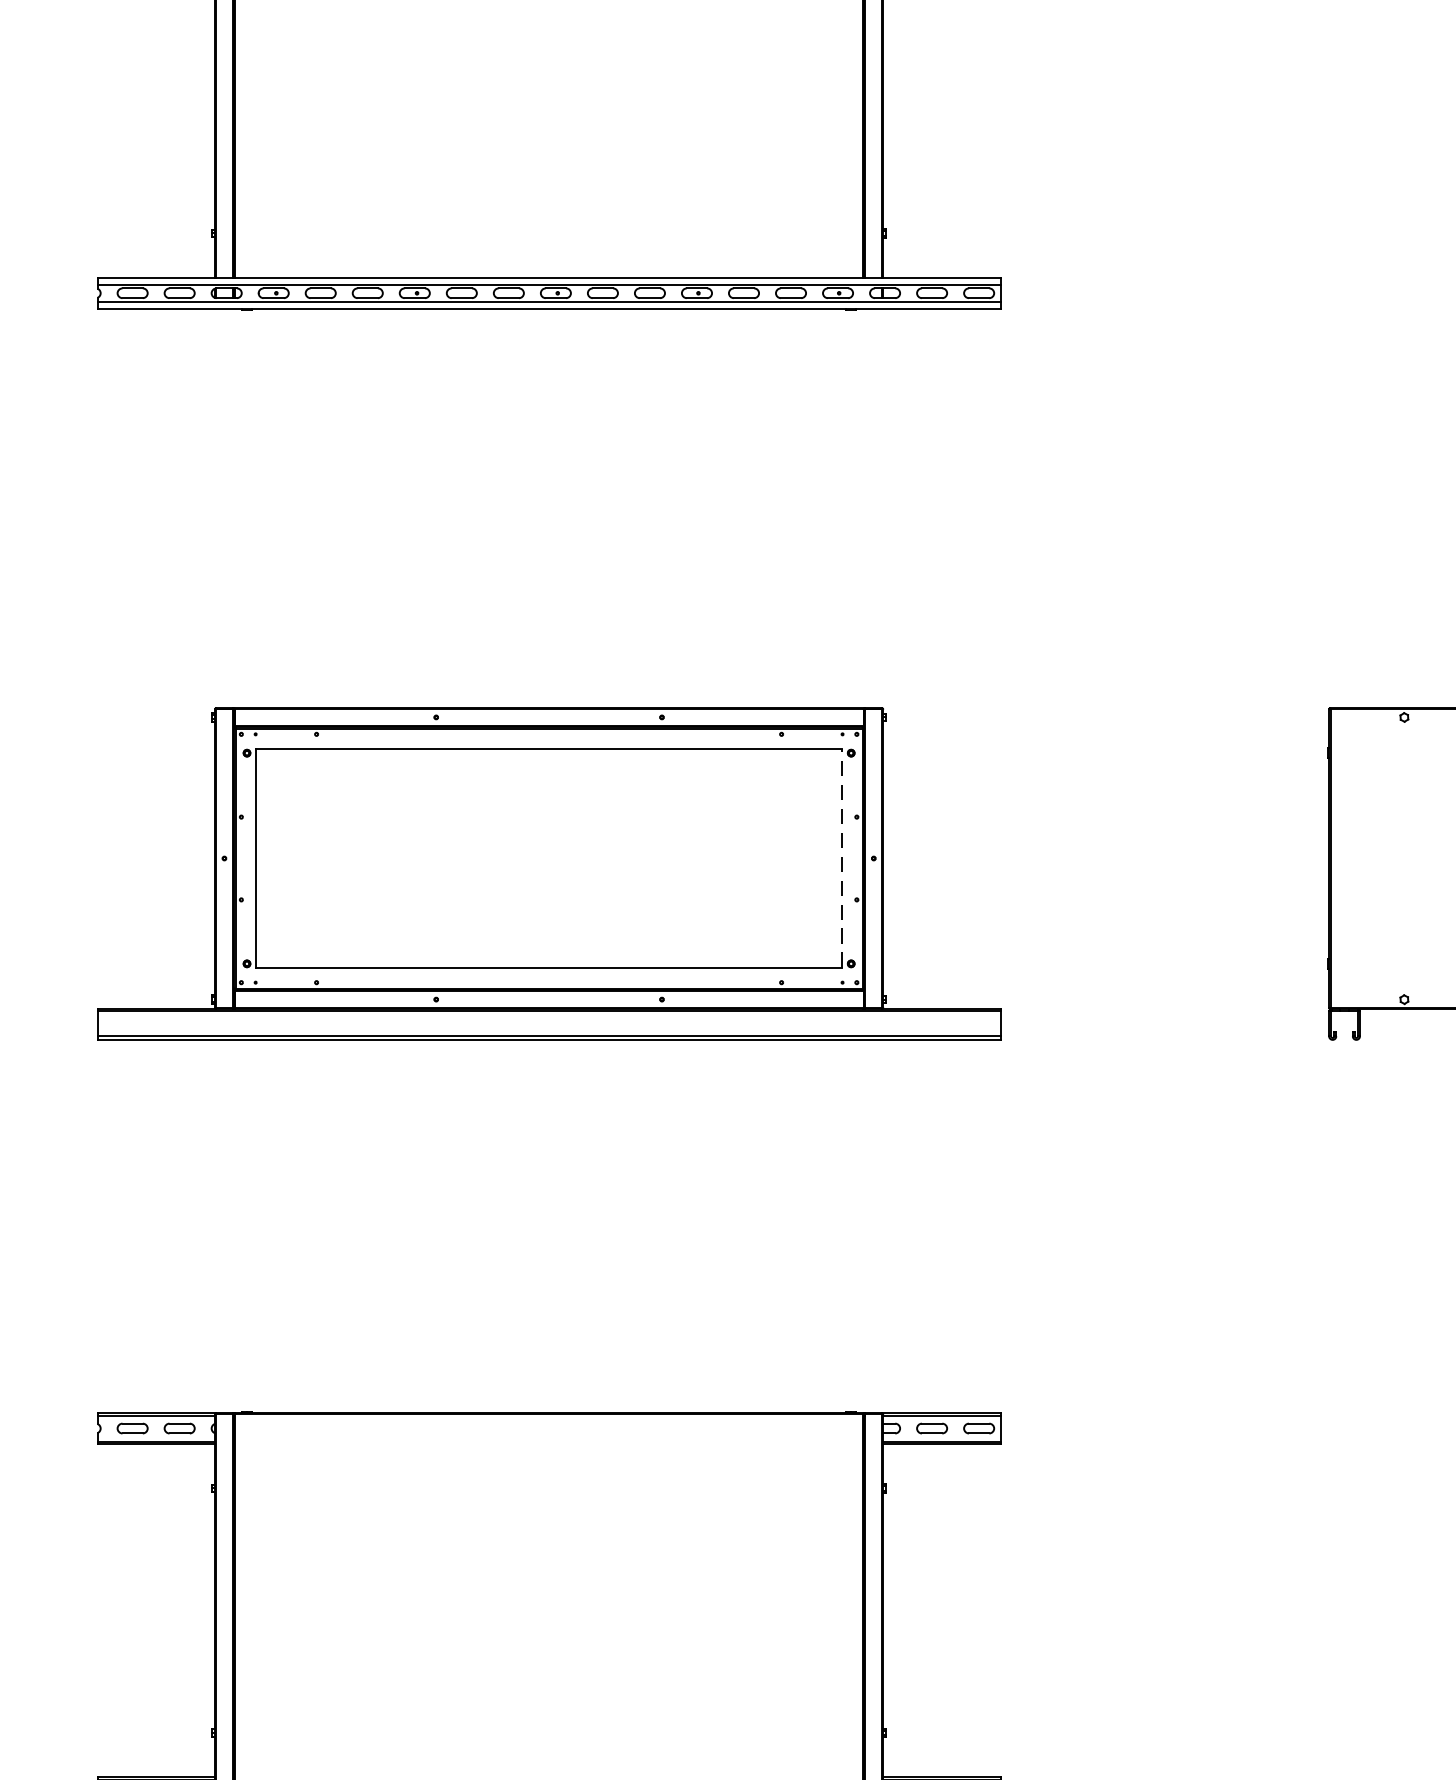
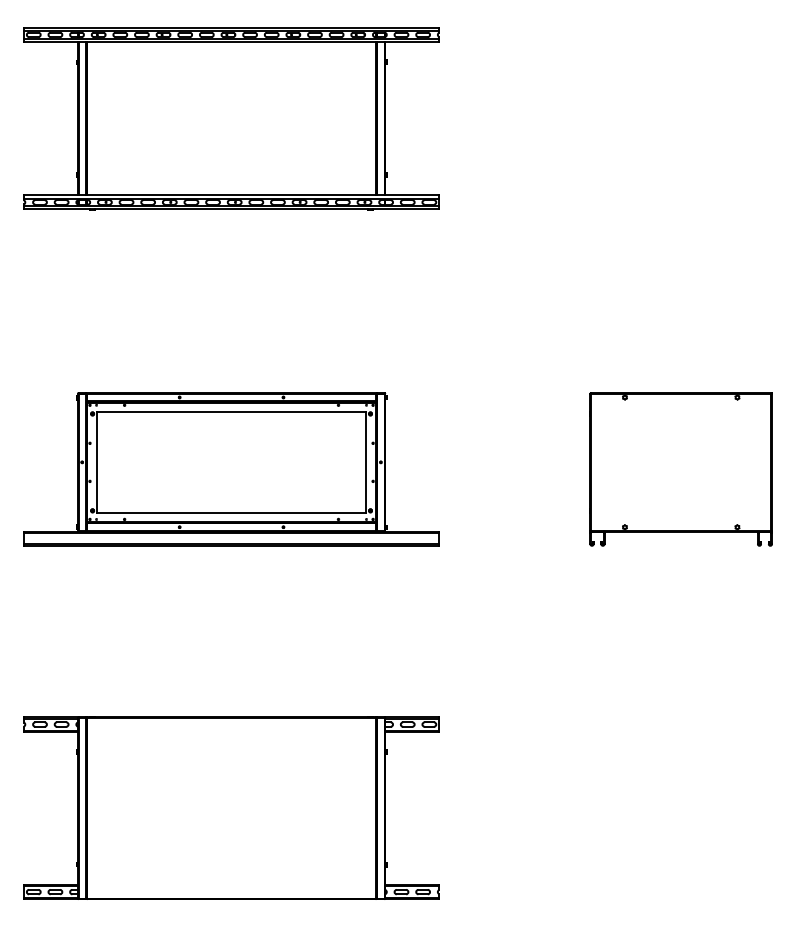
line: (842, 856) -> (366, 461), dashed -> solid

